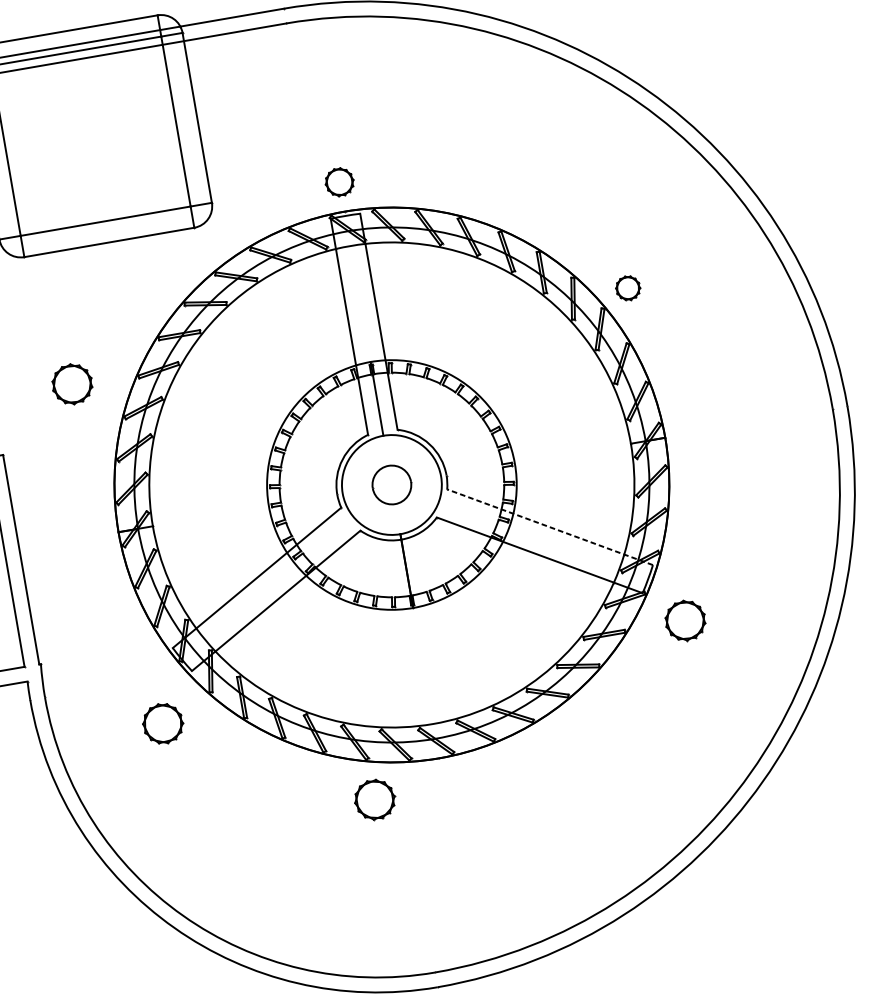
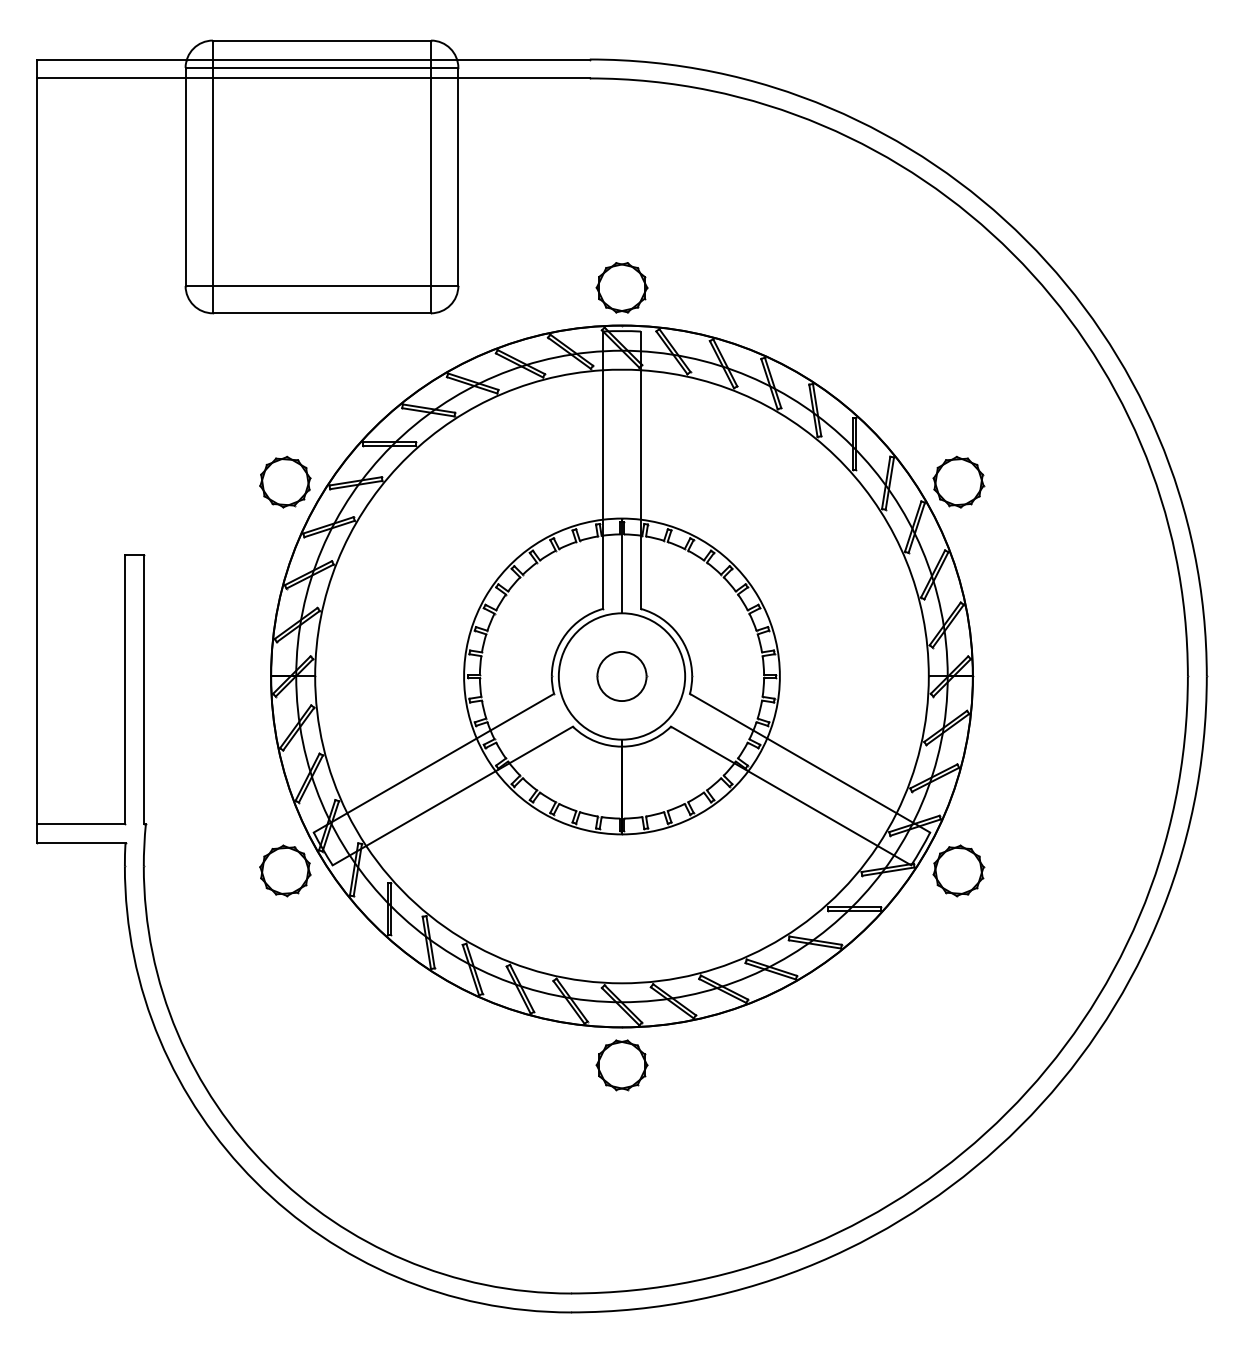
part: (339, 182) -> (621, 287), size x1.43
part: (627, 287) -> (958, 481), size x1.67
part: (72, 383) -> (285, 481), moved
line: (550, 527) -> (810, 763), dashed -> solid
part: (685, 620) -> (958, 870), moved
part: (163, 723) -> (285, 870), moved
part: (374, 800) -> (621, 1065), moved

